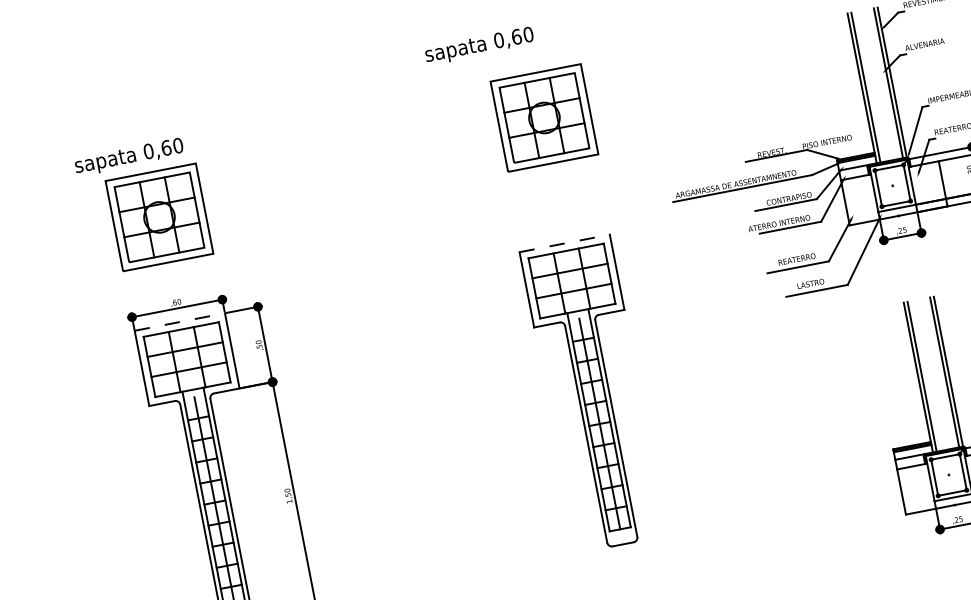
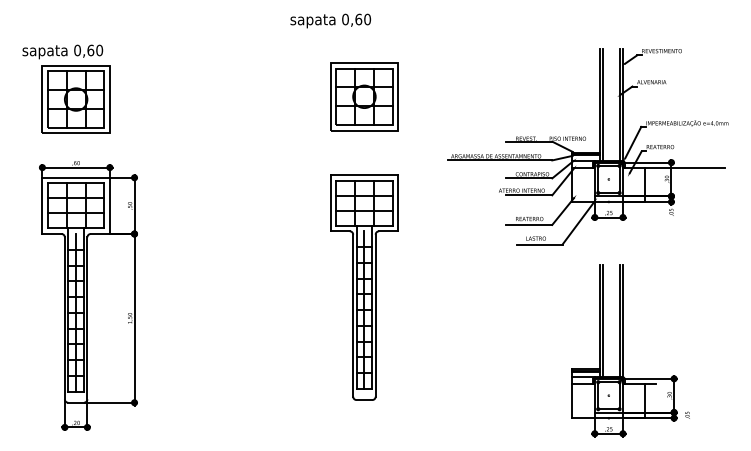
part: (544, 117) -> (364, 96), moved
line: (564, 244) -> (364, 175), dashed -> solid
line: (180, 321) -> (76, 177), dashed -> solid

